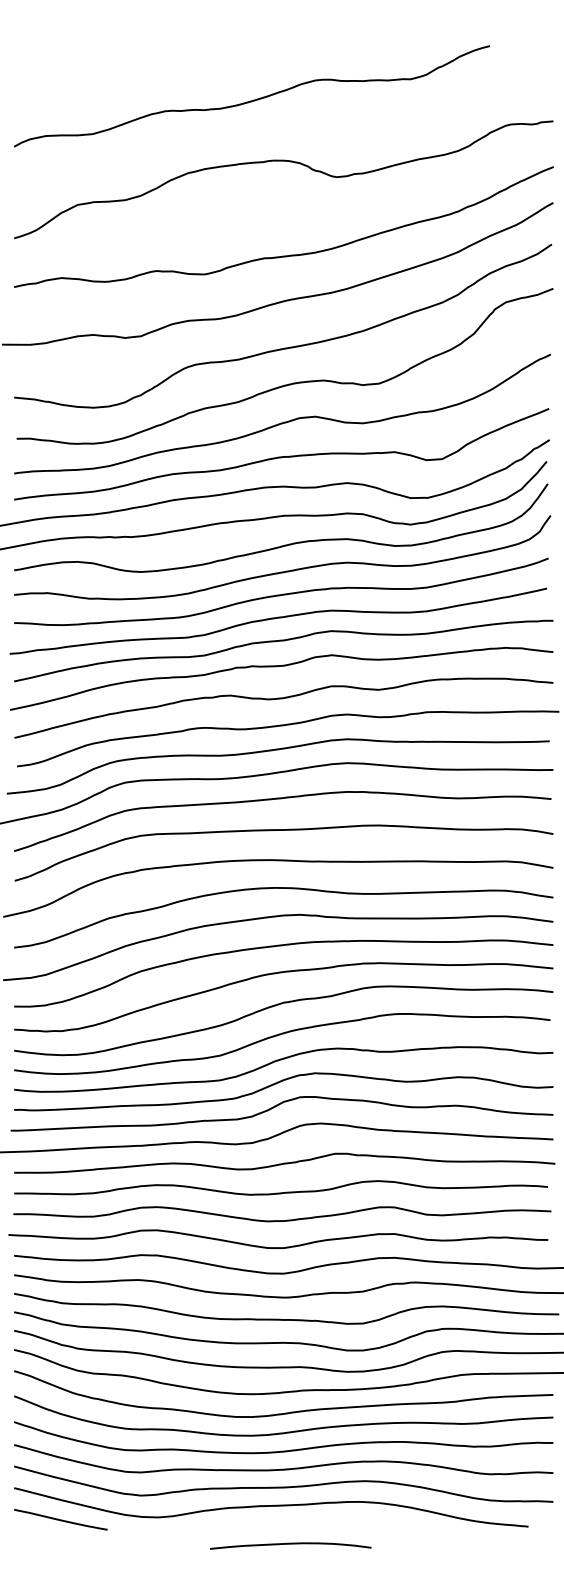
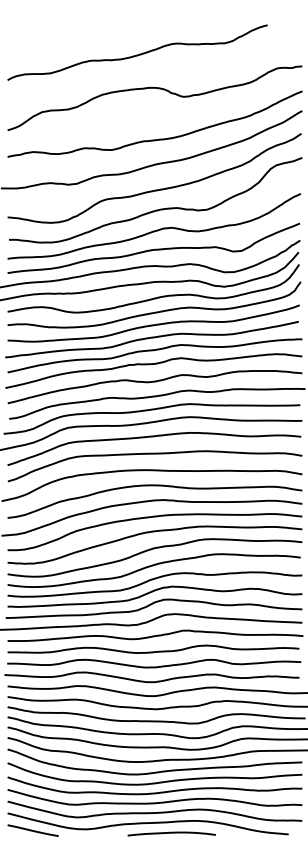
curve: (290, 1545) -> (171, 833), moved

